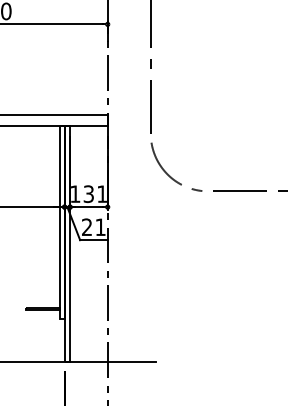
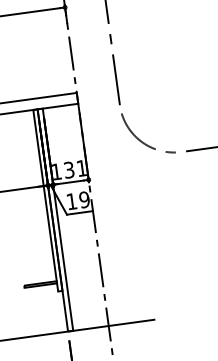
text: (93, 227) -> (77, 200), 21 -> 19

